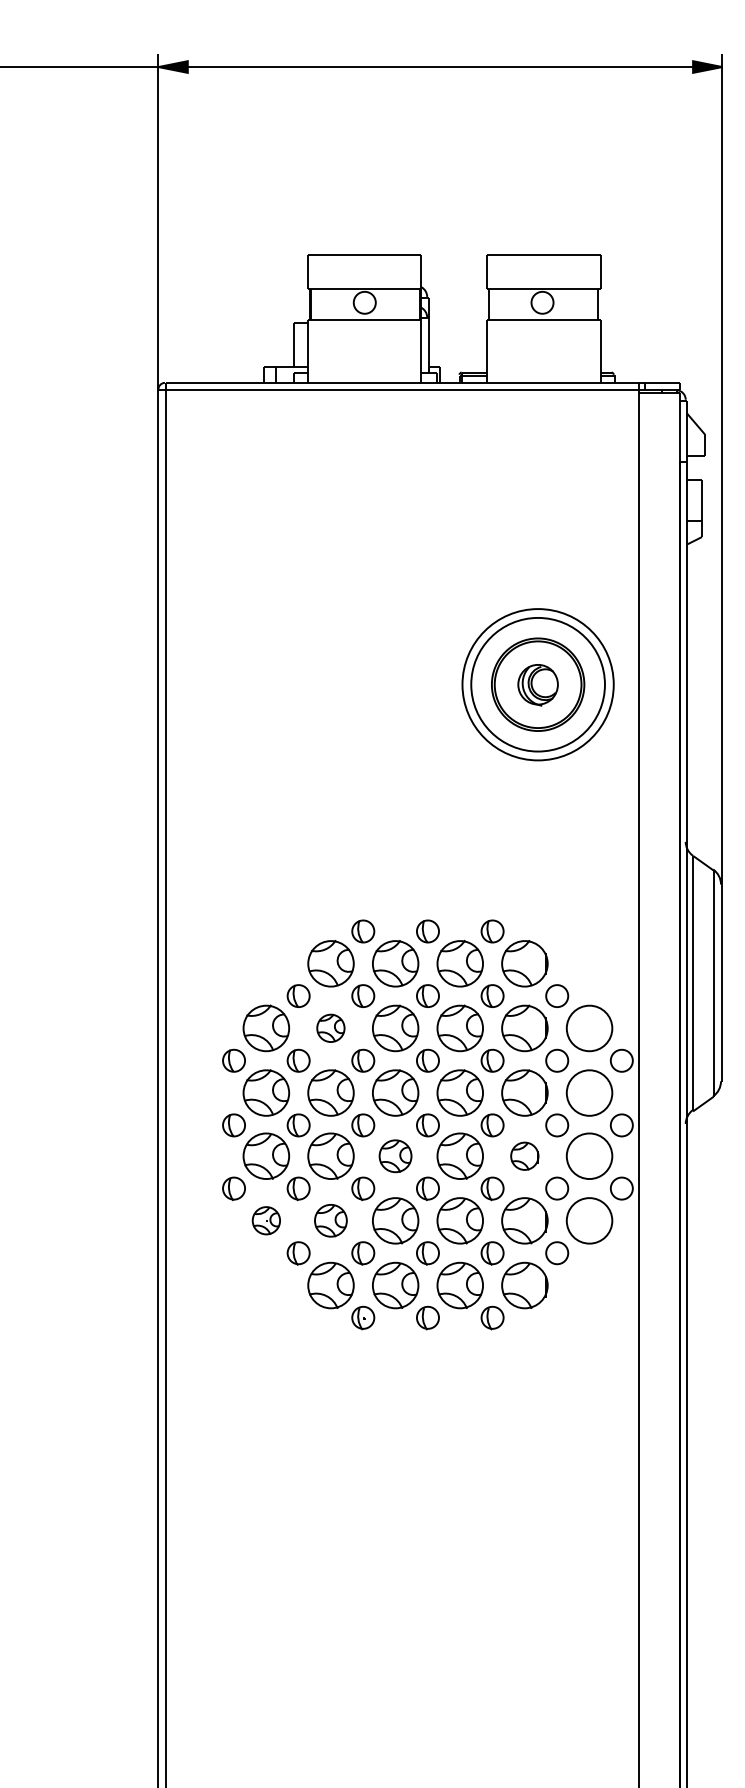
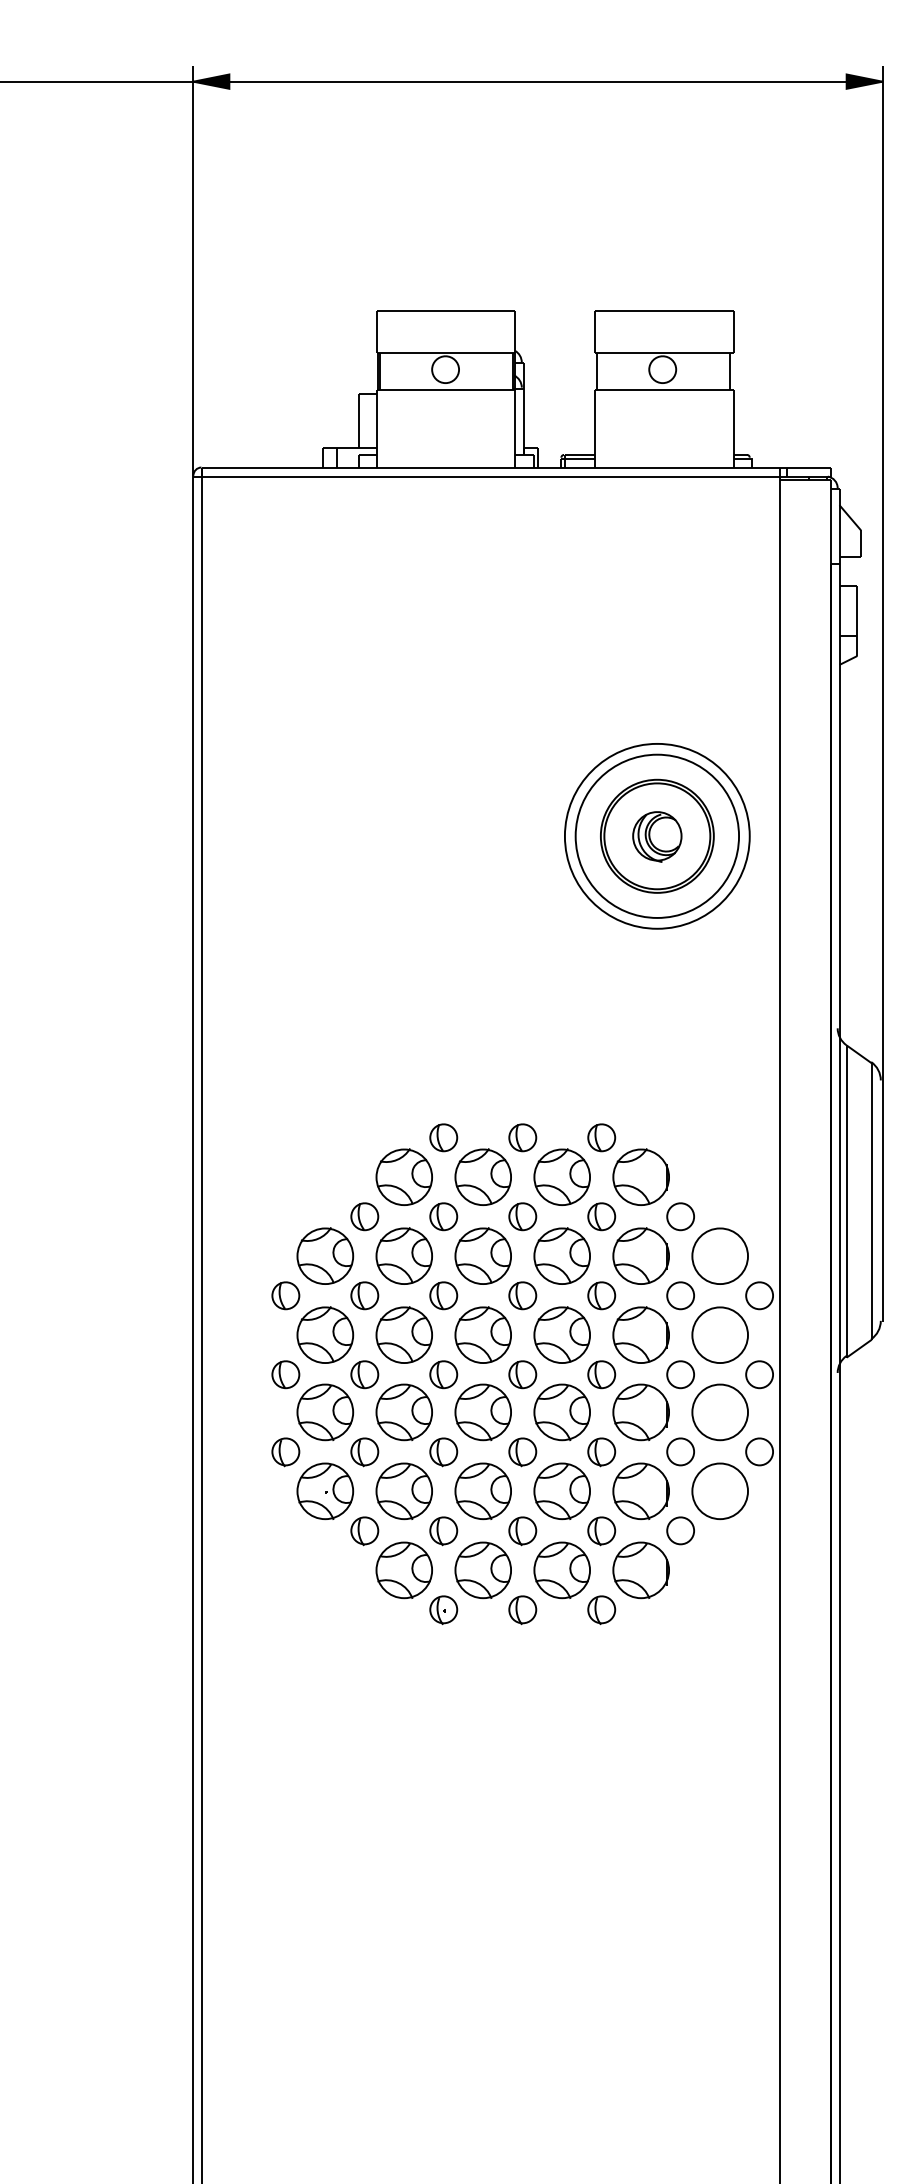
part: (330, 1027) -> (403, 1255), size x1.67
part: (395, 1156) -> (482, 1412), size x1.43
part: (524, 1156) -> (640, 1412), size x1.67
part: (266, 1220) -> (325, 1490), size x1.67
part: (330, 1220) -> (403, 1490), size x1.43

